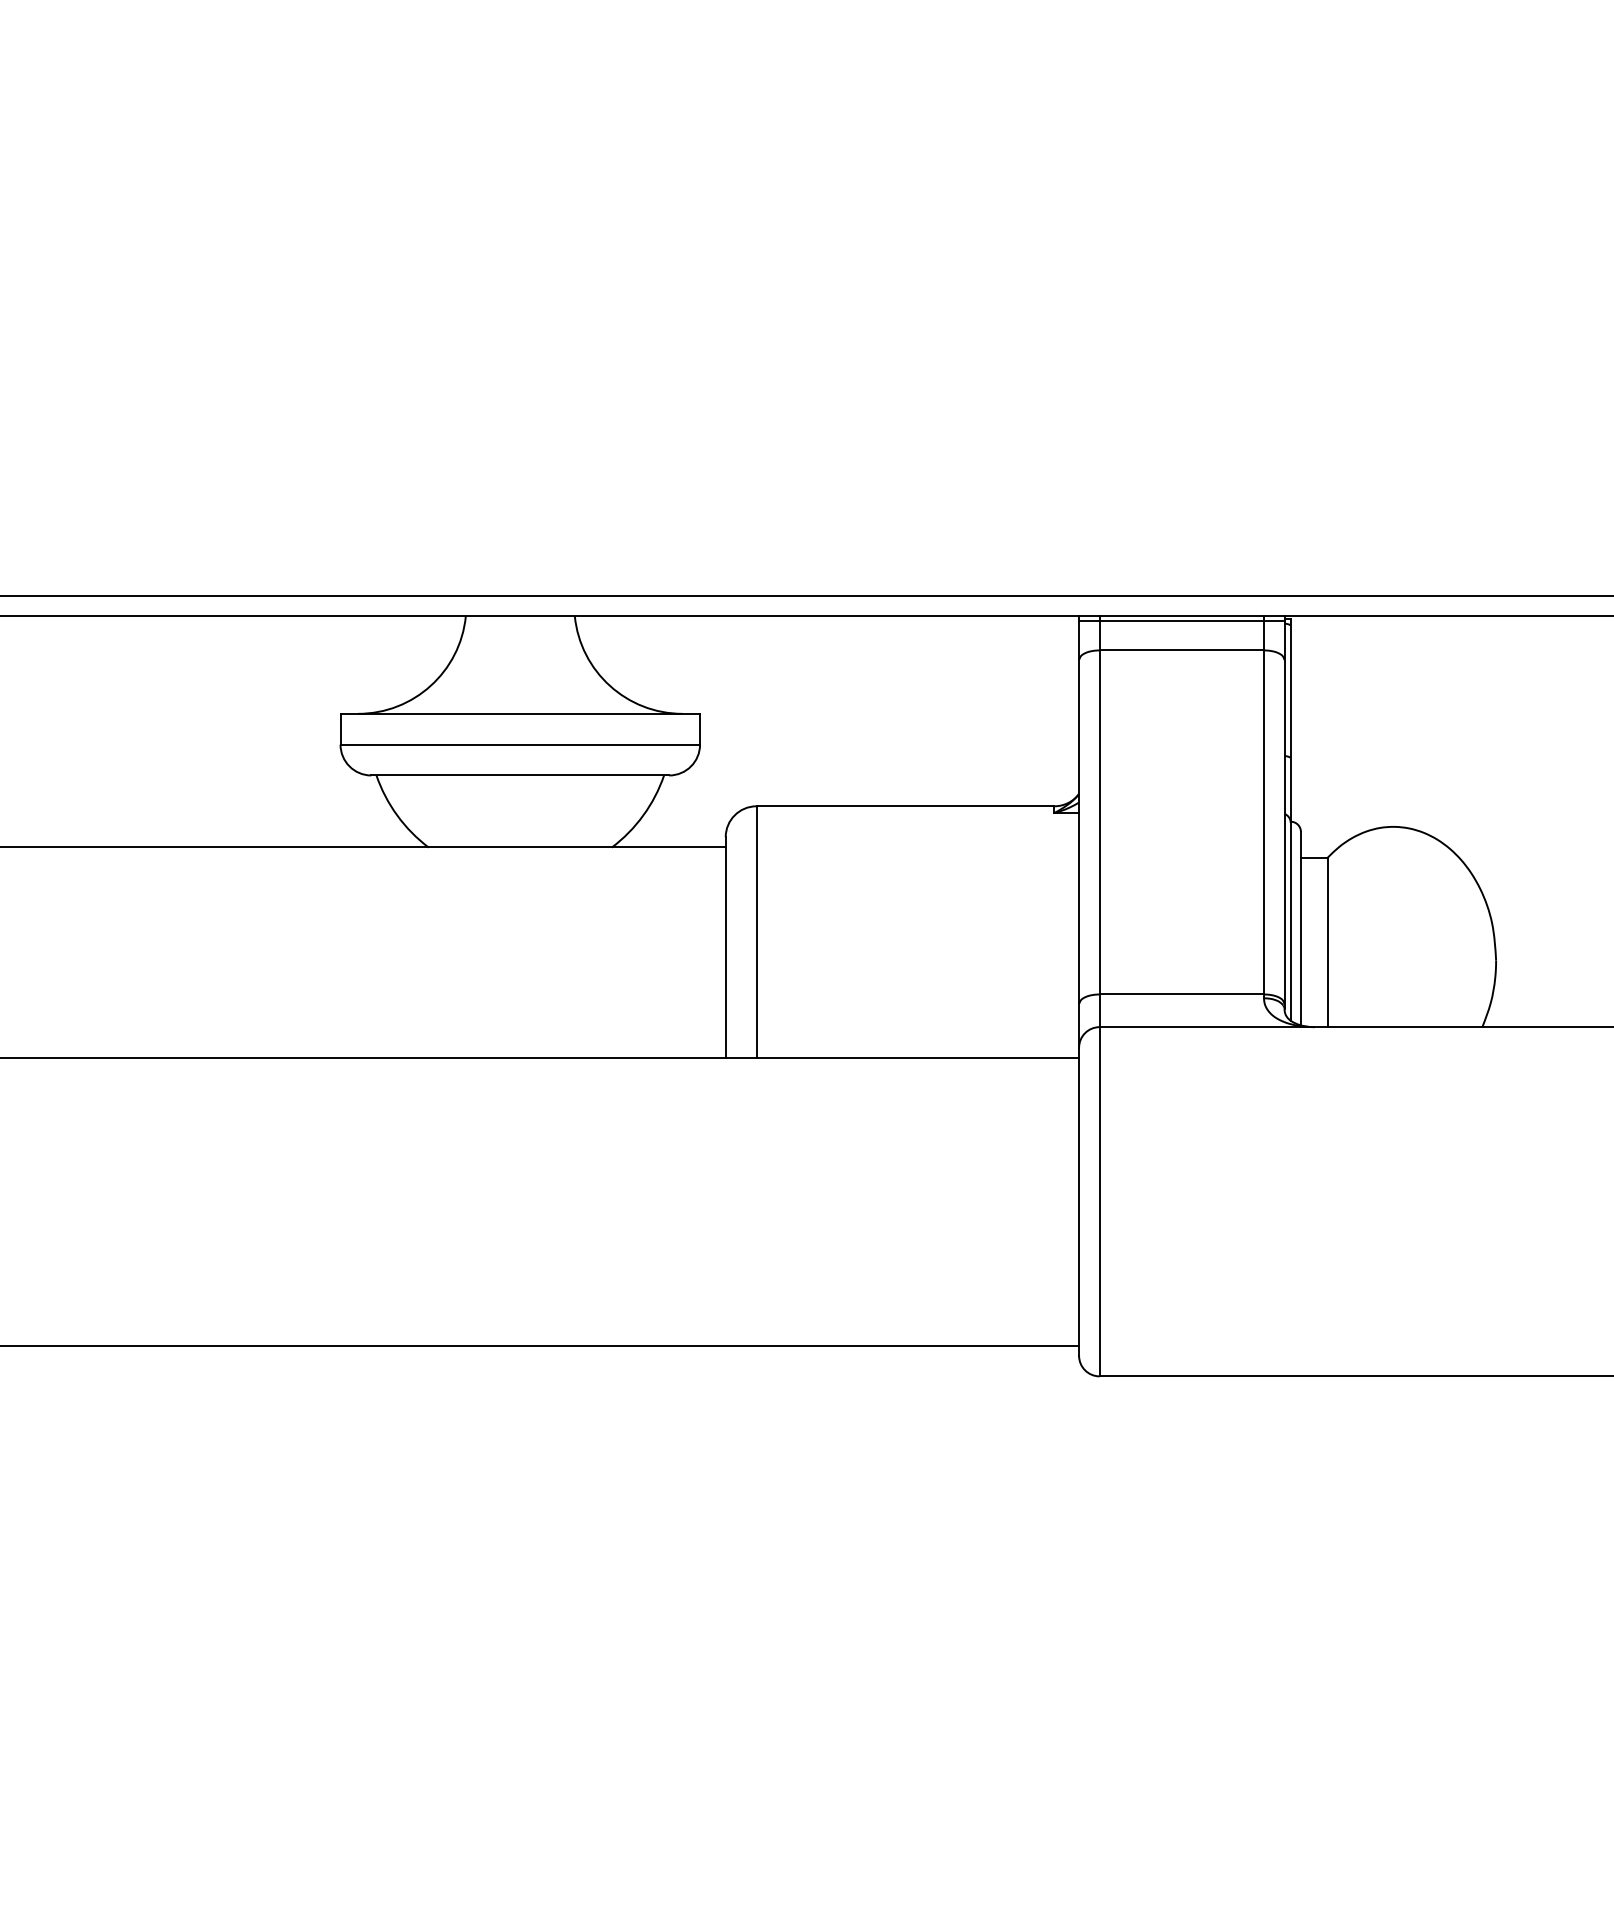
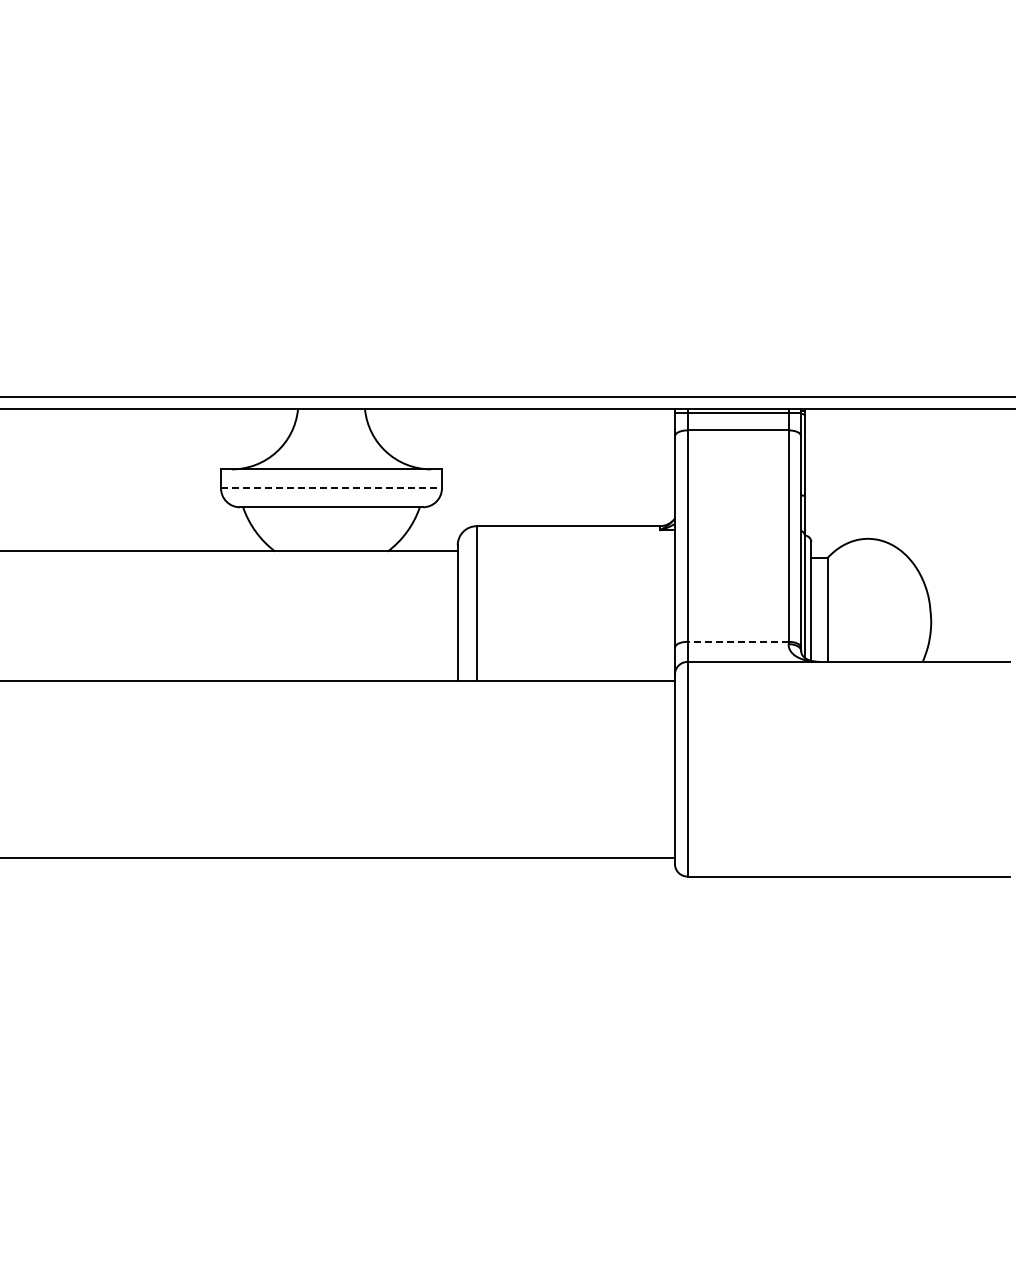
line: (521, 744) -> (332, 488), solid -> dashed
line: (1182, 993) -> (738, 641), solid -> dashed

